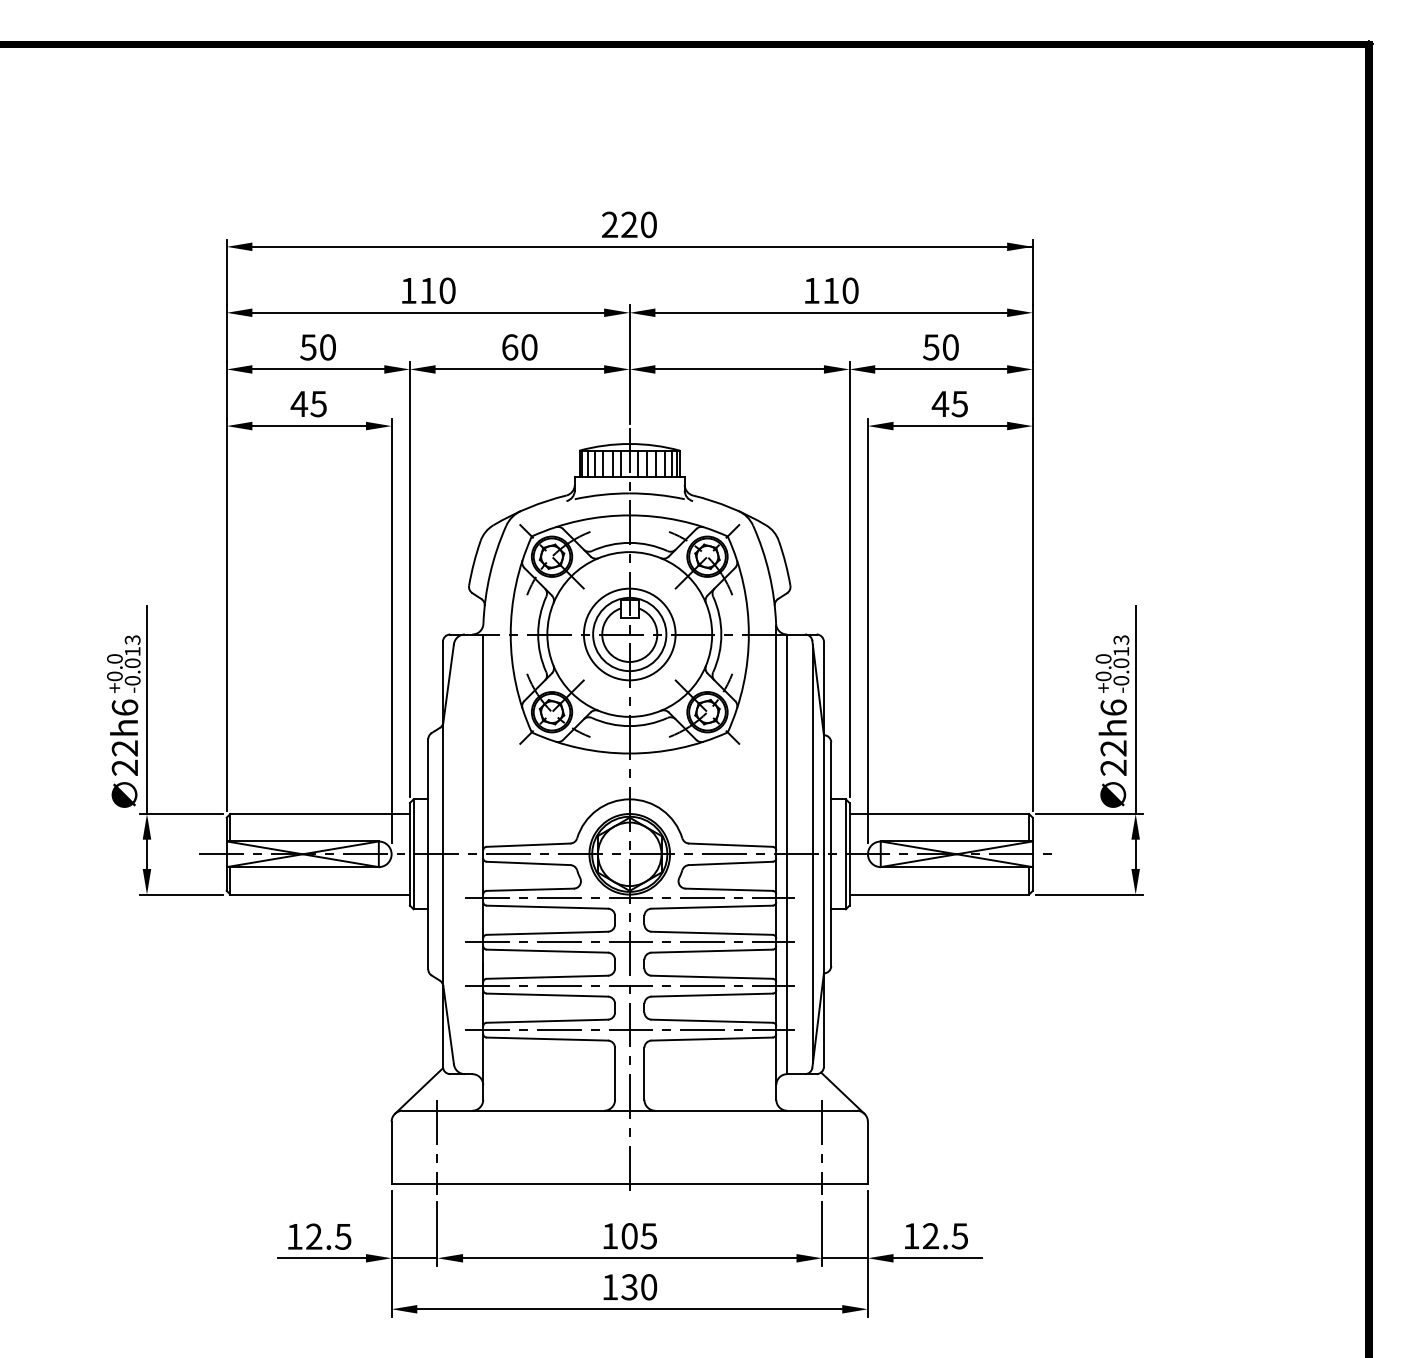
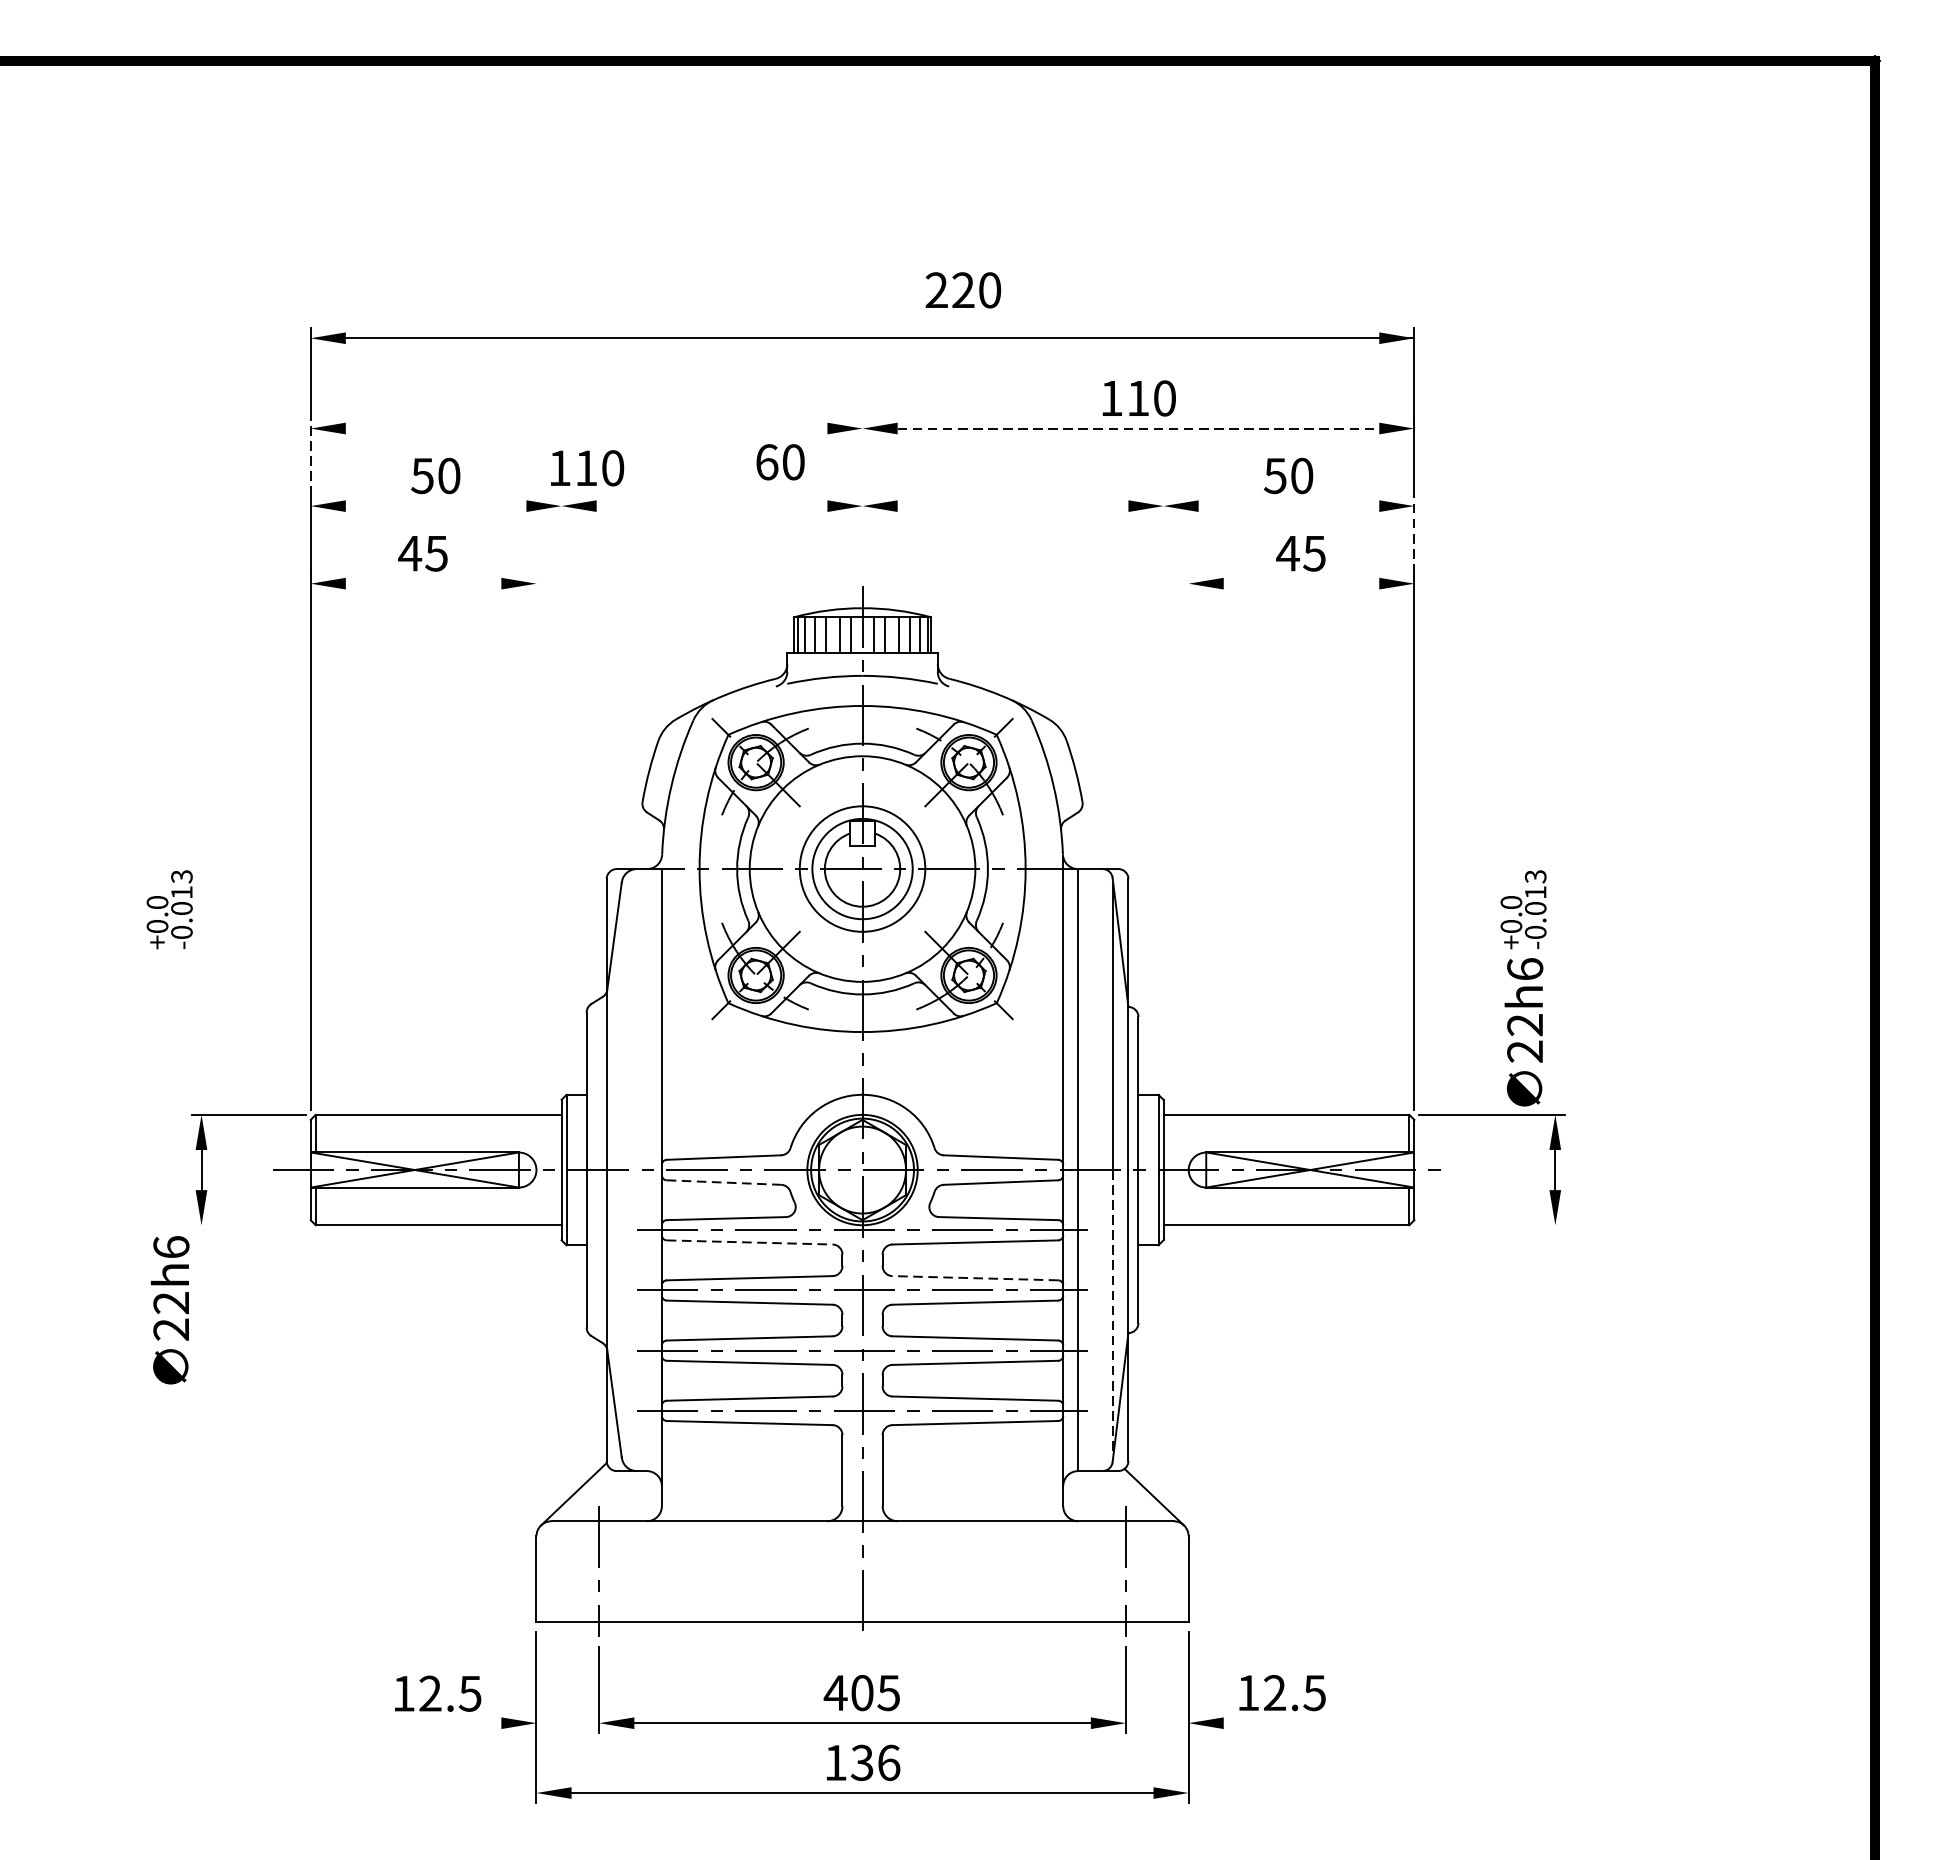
text: (629, 224) -> (963, 289), moved
text: (428, 290) -> (586, 467), moved
line: (428, 312) -> (586, 428), removed
line: (831, 312) -> (1138, 428), solid -> dashed
line: (226, 333) -> (310, 456), solid -> dashed
text: (519, 347) -> (780, 462), moved
line: (629, 364) -> (862, 499), removed
line: (318, 369) -> (436, 506), removed
line: (519, 369) -> (711, 506), removed
line: (739, 369) -> (1012, 506), removed
line: (941, 369) -> (1289, 506), removed
line: (1032, 389) -> (1414, 533), solid -> dashed
line: (308, 426) -> (422, 584), removed
line: (950, 426) -> (1301, 584), removed
line: (409, 579) -> (560, 793), removed
line: (849, 579) -> (1163, 793), removed
line: (391, 630) -> (536, 863), removed
line: (867, 630) -> (1188, 863), removed
line: (147, 710) -> (202, 973), removed
line: (1135, 710) -> (1555, 973), removed
text: (124, 753) -> (170, 1309), moved
line: (528, 863) -> (723, 1182), solid -> dashed
line: (181, 894) -> (248, 1225), removed
line: (1089, 894) -> (1492, 1225), removed
line: (547, 907) -> (749, 1242), solid -> dashed
line: (712, 933) -> (975, 1278), solid -> dashed
line: (812, 959) -> (1112, 1314), solid -> dashed
text: (609, 1236) -> (834, 1693), 105 -> 405
line: (321, 1258) -> (440, 1723), removed
line: (414, 1258) -> (567, 1723), removed
line: (844, 1258) -> (1156, 1723), removed
line: (937, 1258) -> (1283, 1723), removed
text: (649, 1287) -> (889, 1763), 130 -> 136

